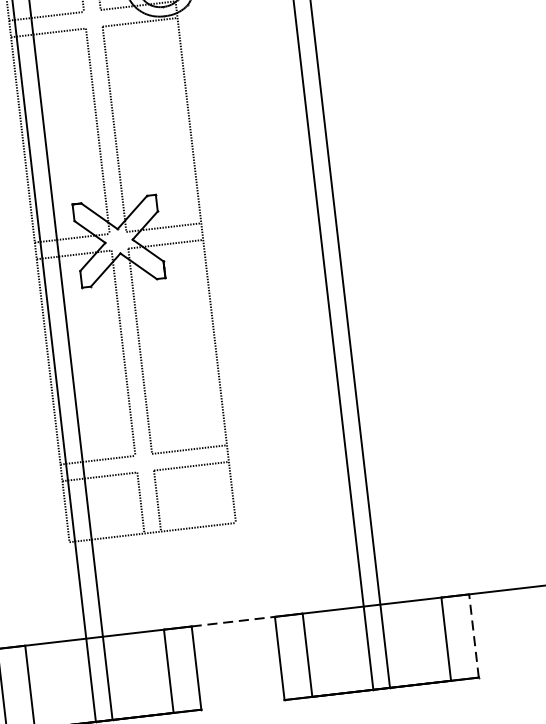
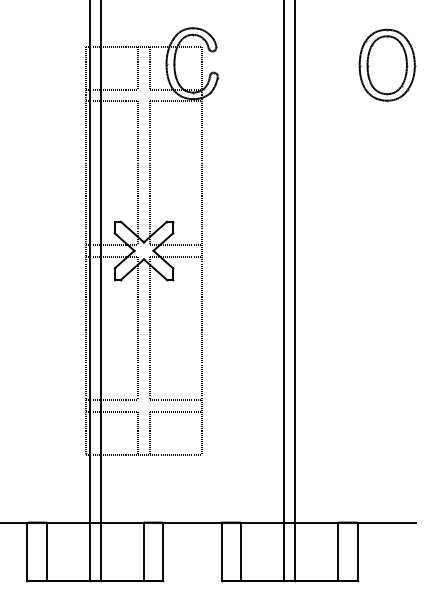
line: (234, 621) -> (193, 522), dashed -> solid
line: (473, 635) -> (357, 551), dashed -> solid

